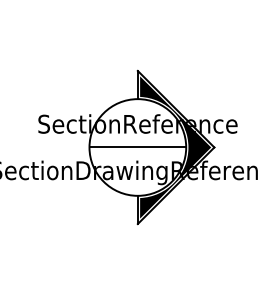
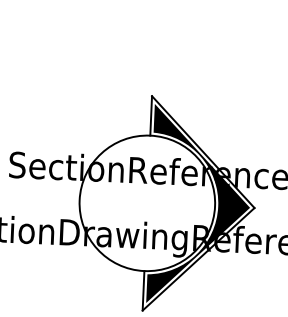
line: (137, 147) -> (146, 203), removed

